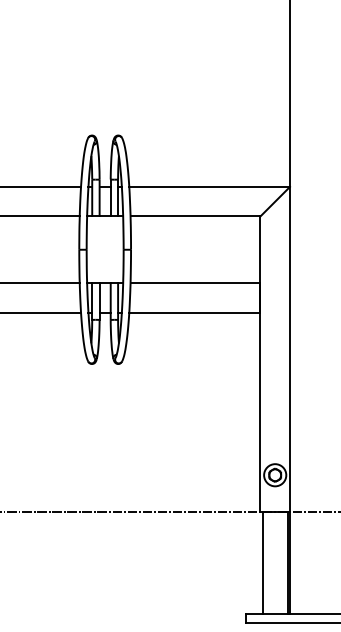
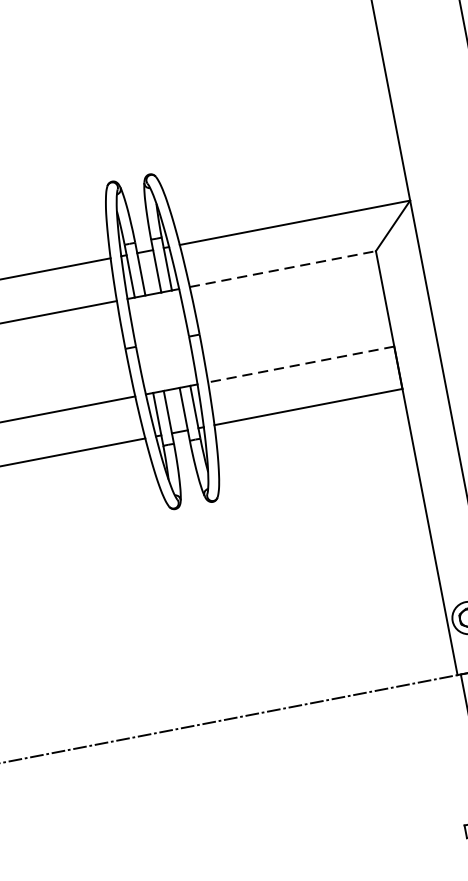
line: (195, 216) -> (282, 269), solid -> dashed
line: (195, 283) -> (301, 365), solid -> dashed

